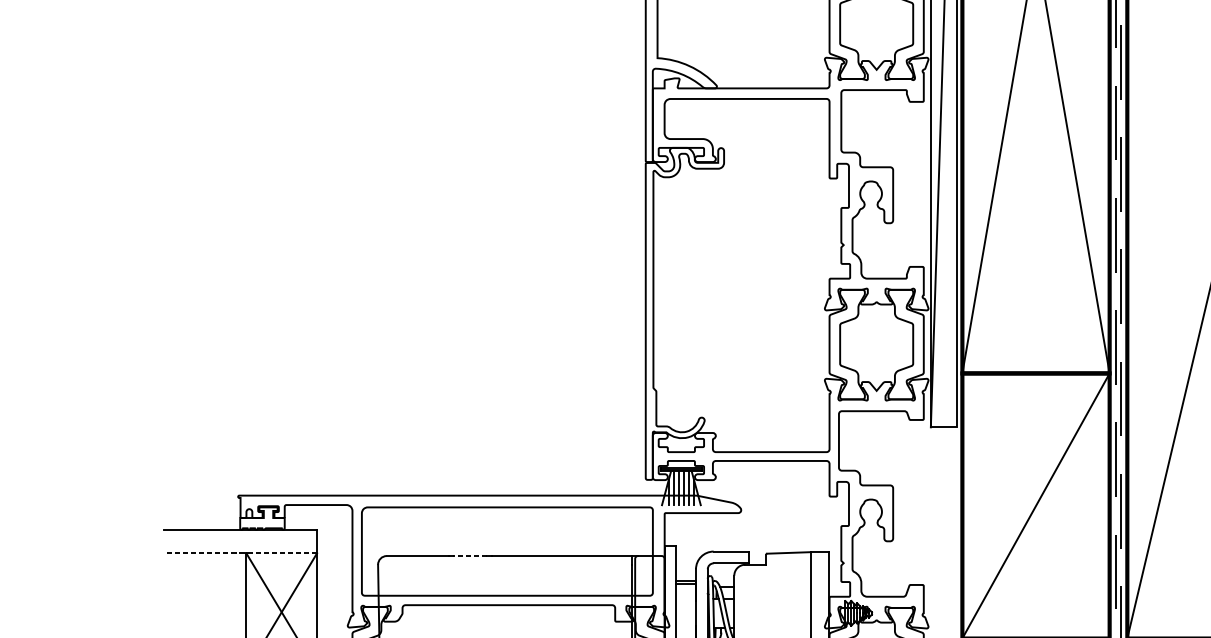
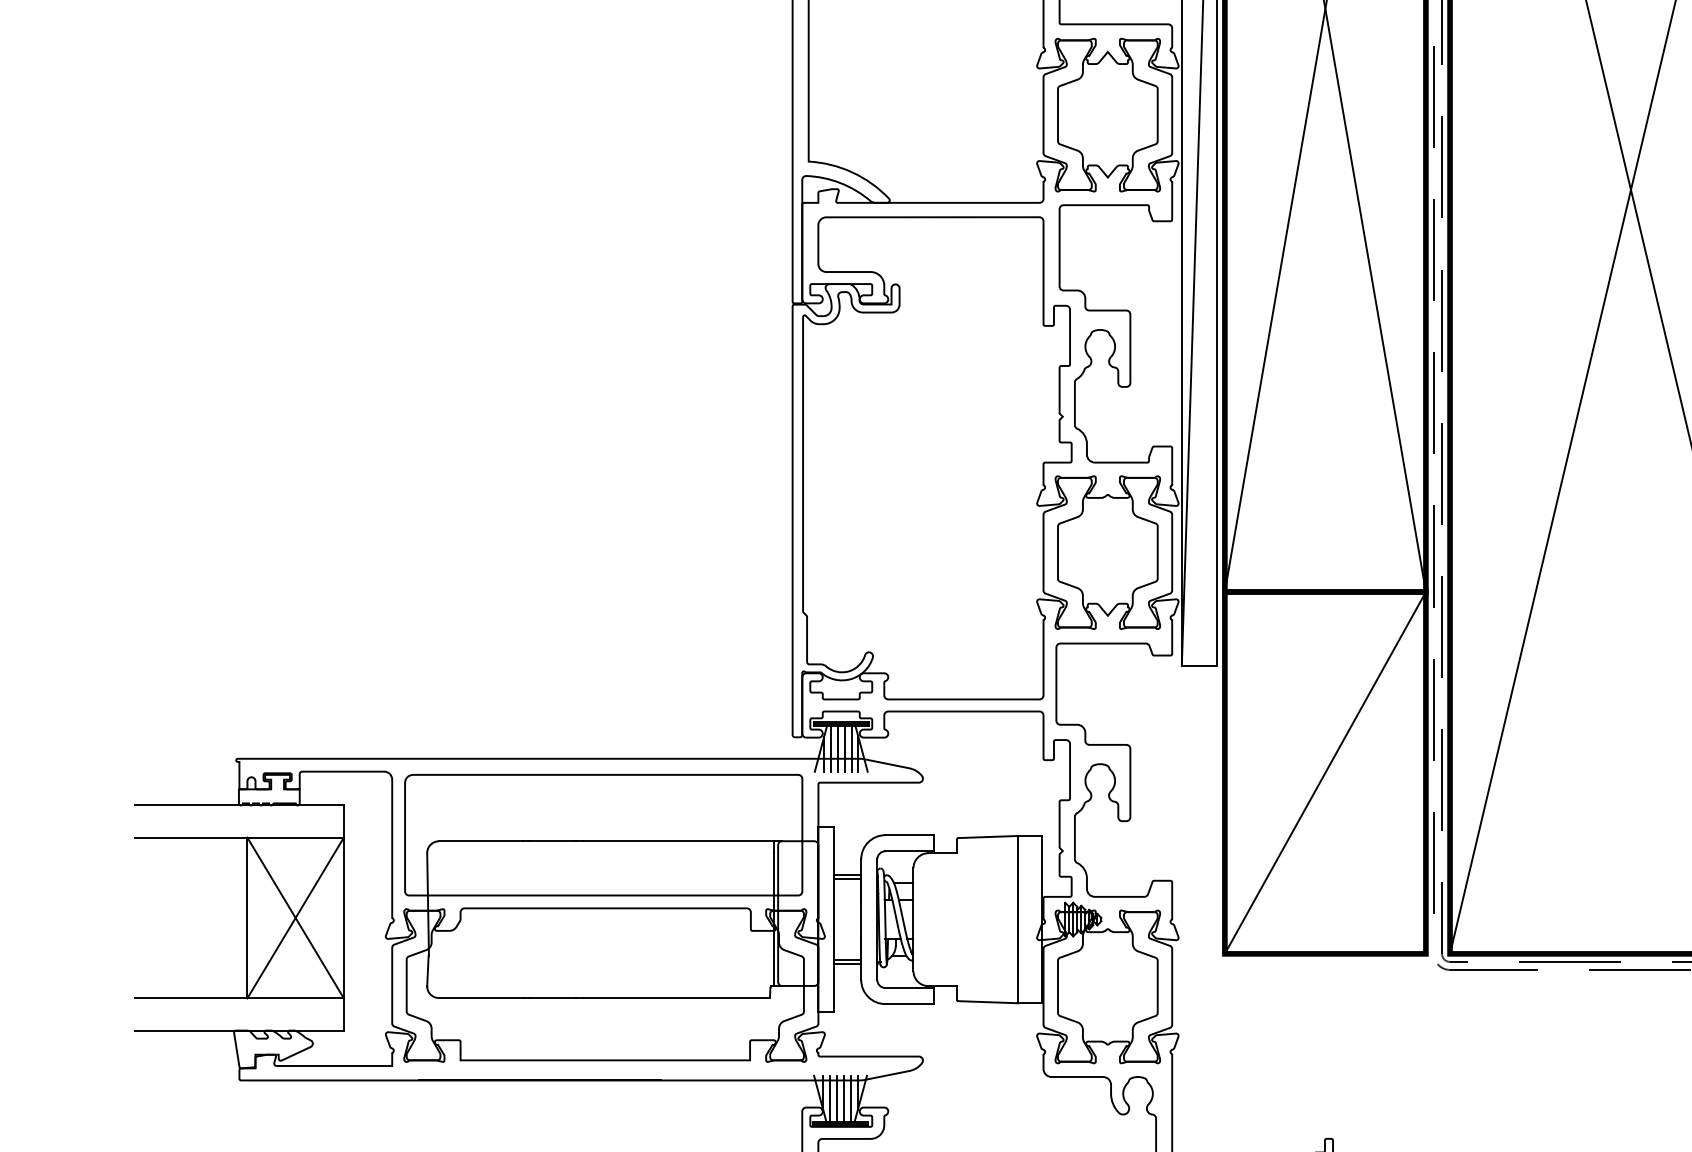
line: (240, 553) -> (239, 837), dashed -> solid
line: (469, 556) -> (552, 841), dashed -> solid

